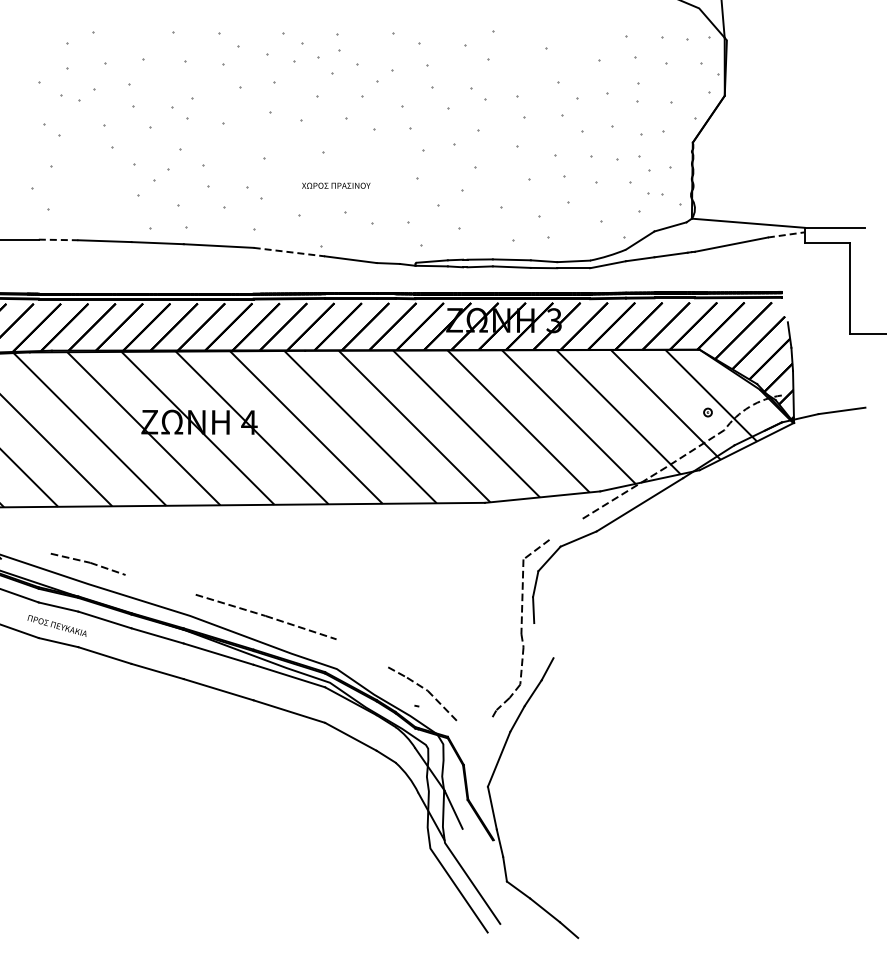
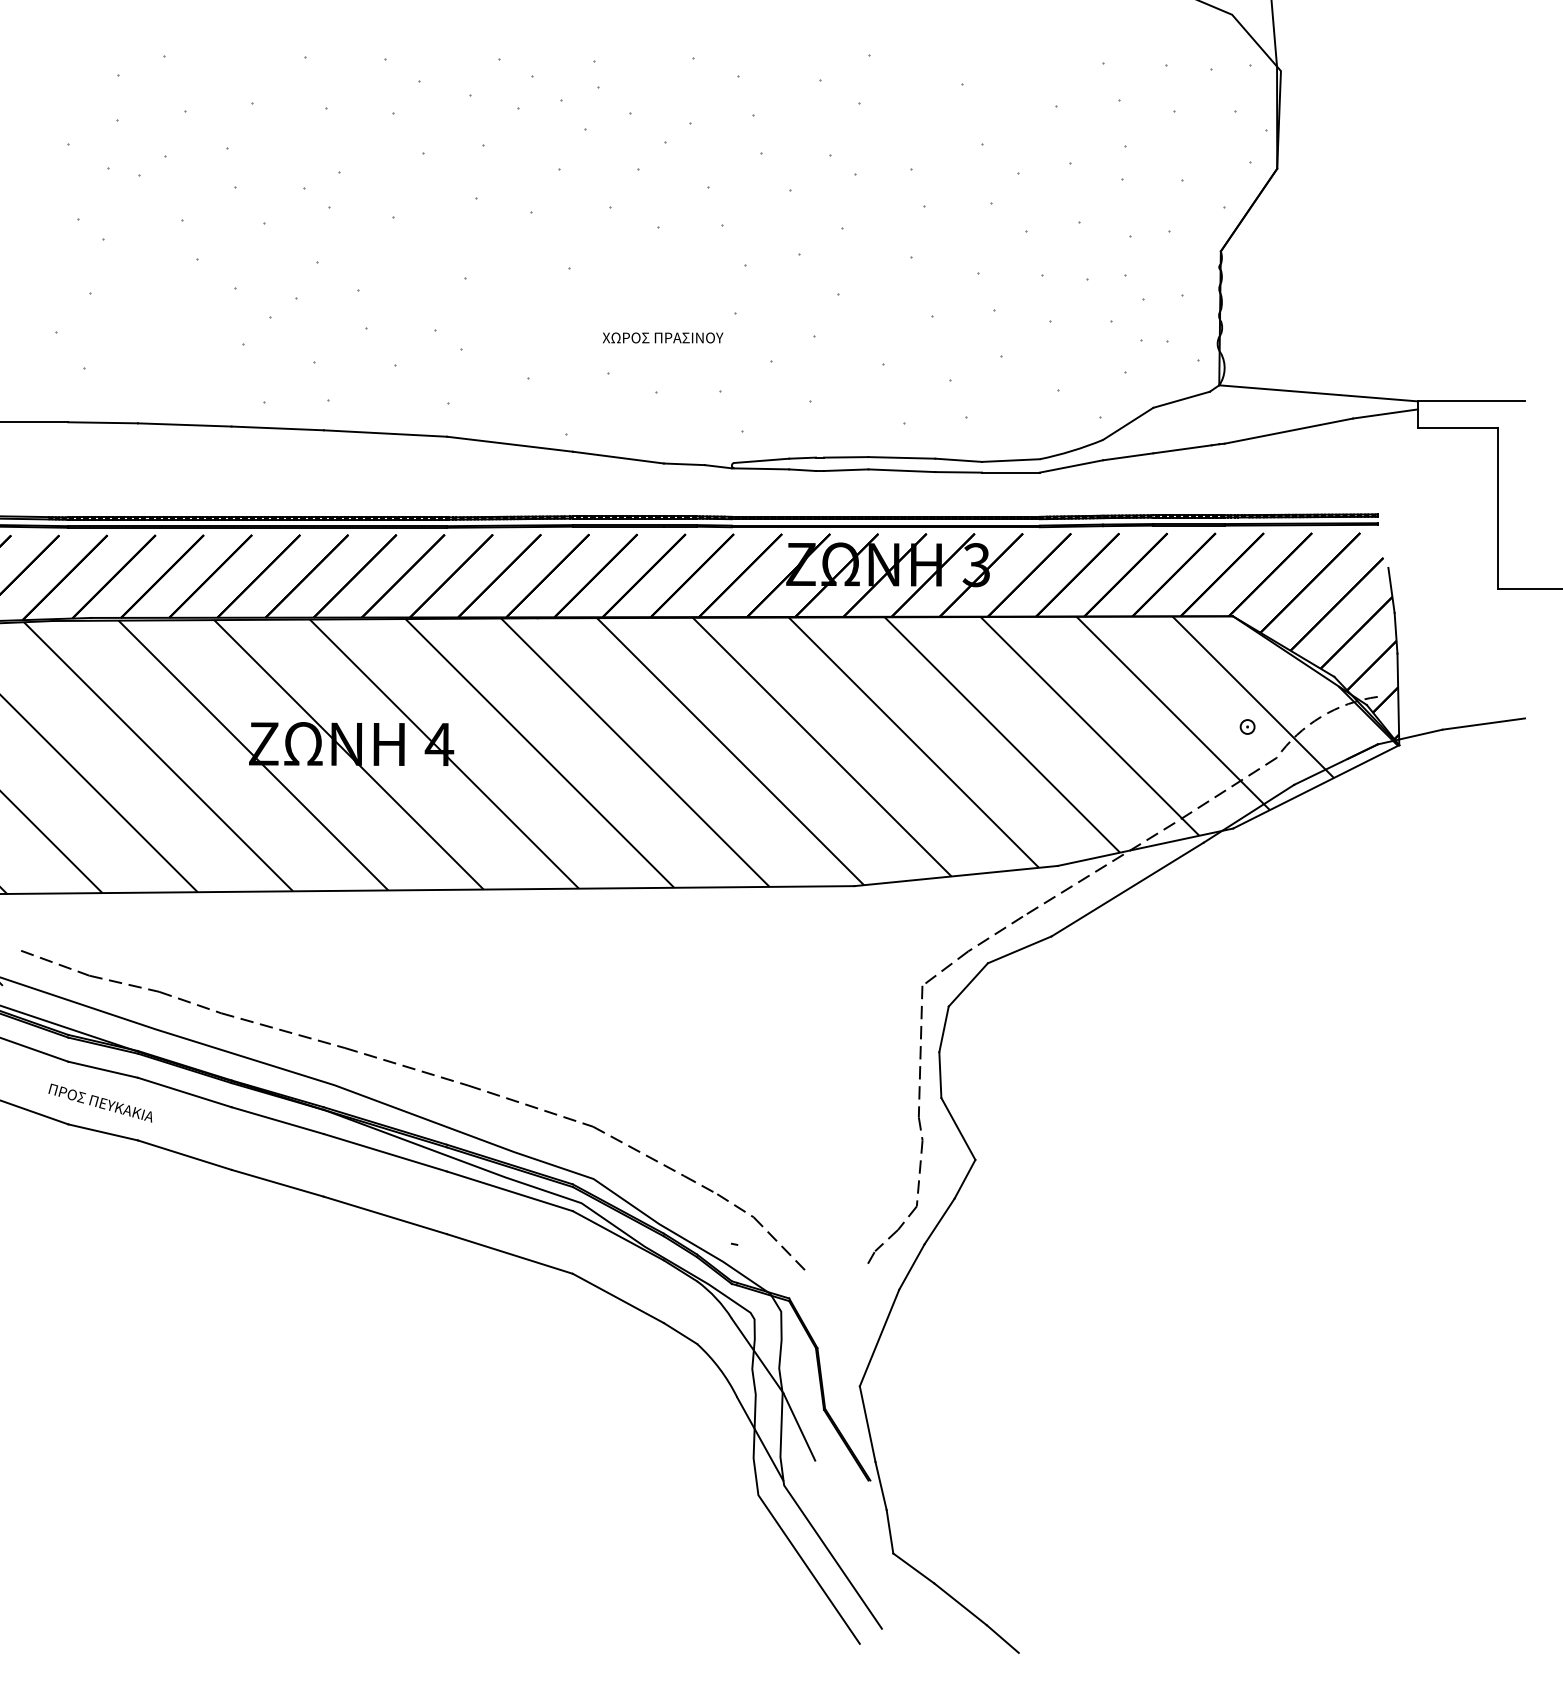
text: (336, 185) -> (663, 337), moved
line: (786, 234) -> (1385, 413), dashed -> solid
line: (58, 239) -> (103, 421), dashed -> solid
line: (289, 252) -> (510, 444), dashed -> solid
line: (564, 529) -> (994, 933), added
line: (31, 546) -> (55, 963), added
line: (160, 584) -> (282, 1029), added
line: (543, 640) -> (957, 1128), added
line: (362, 653) -> (638, 1151), added

